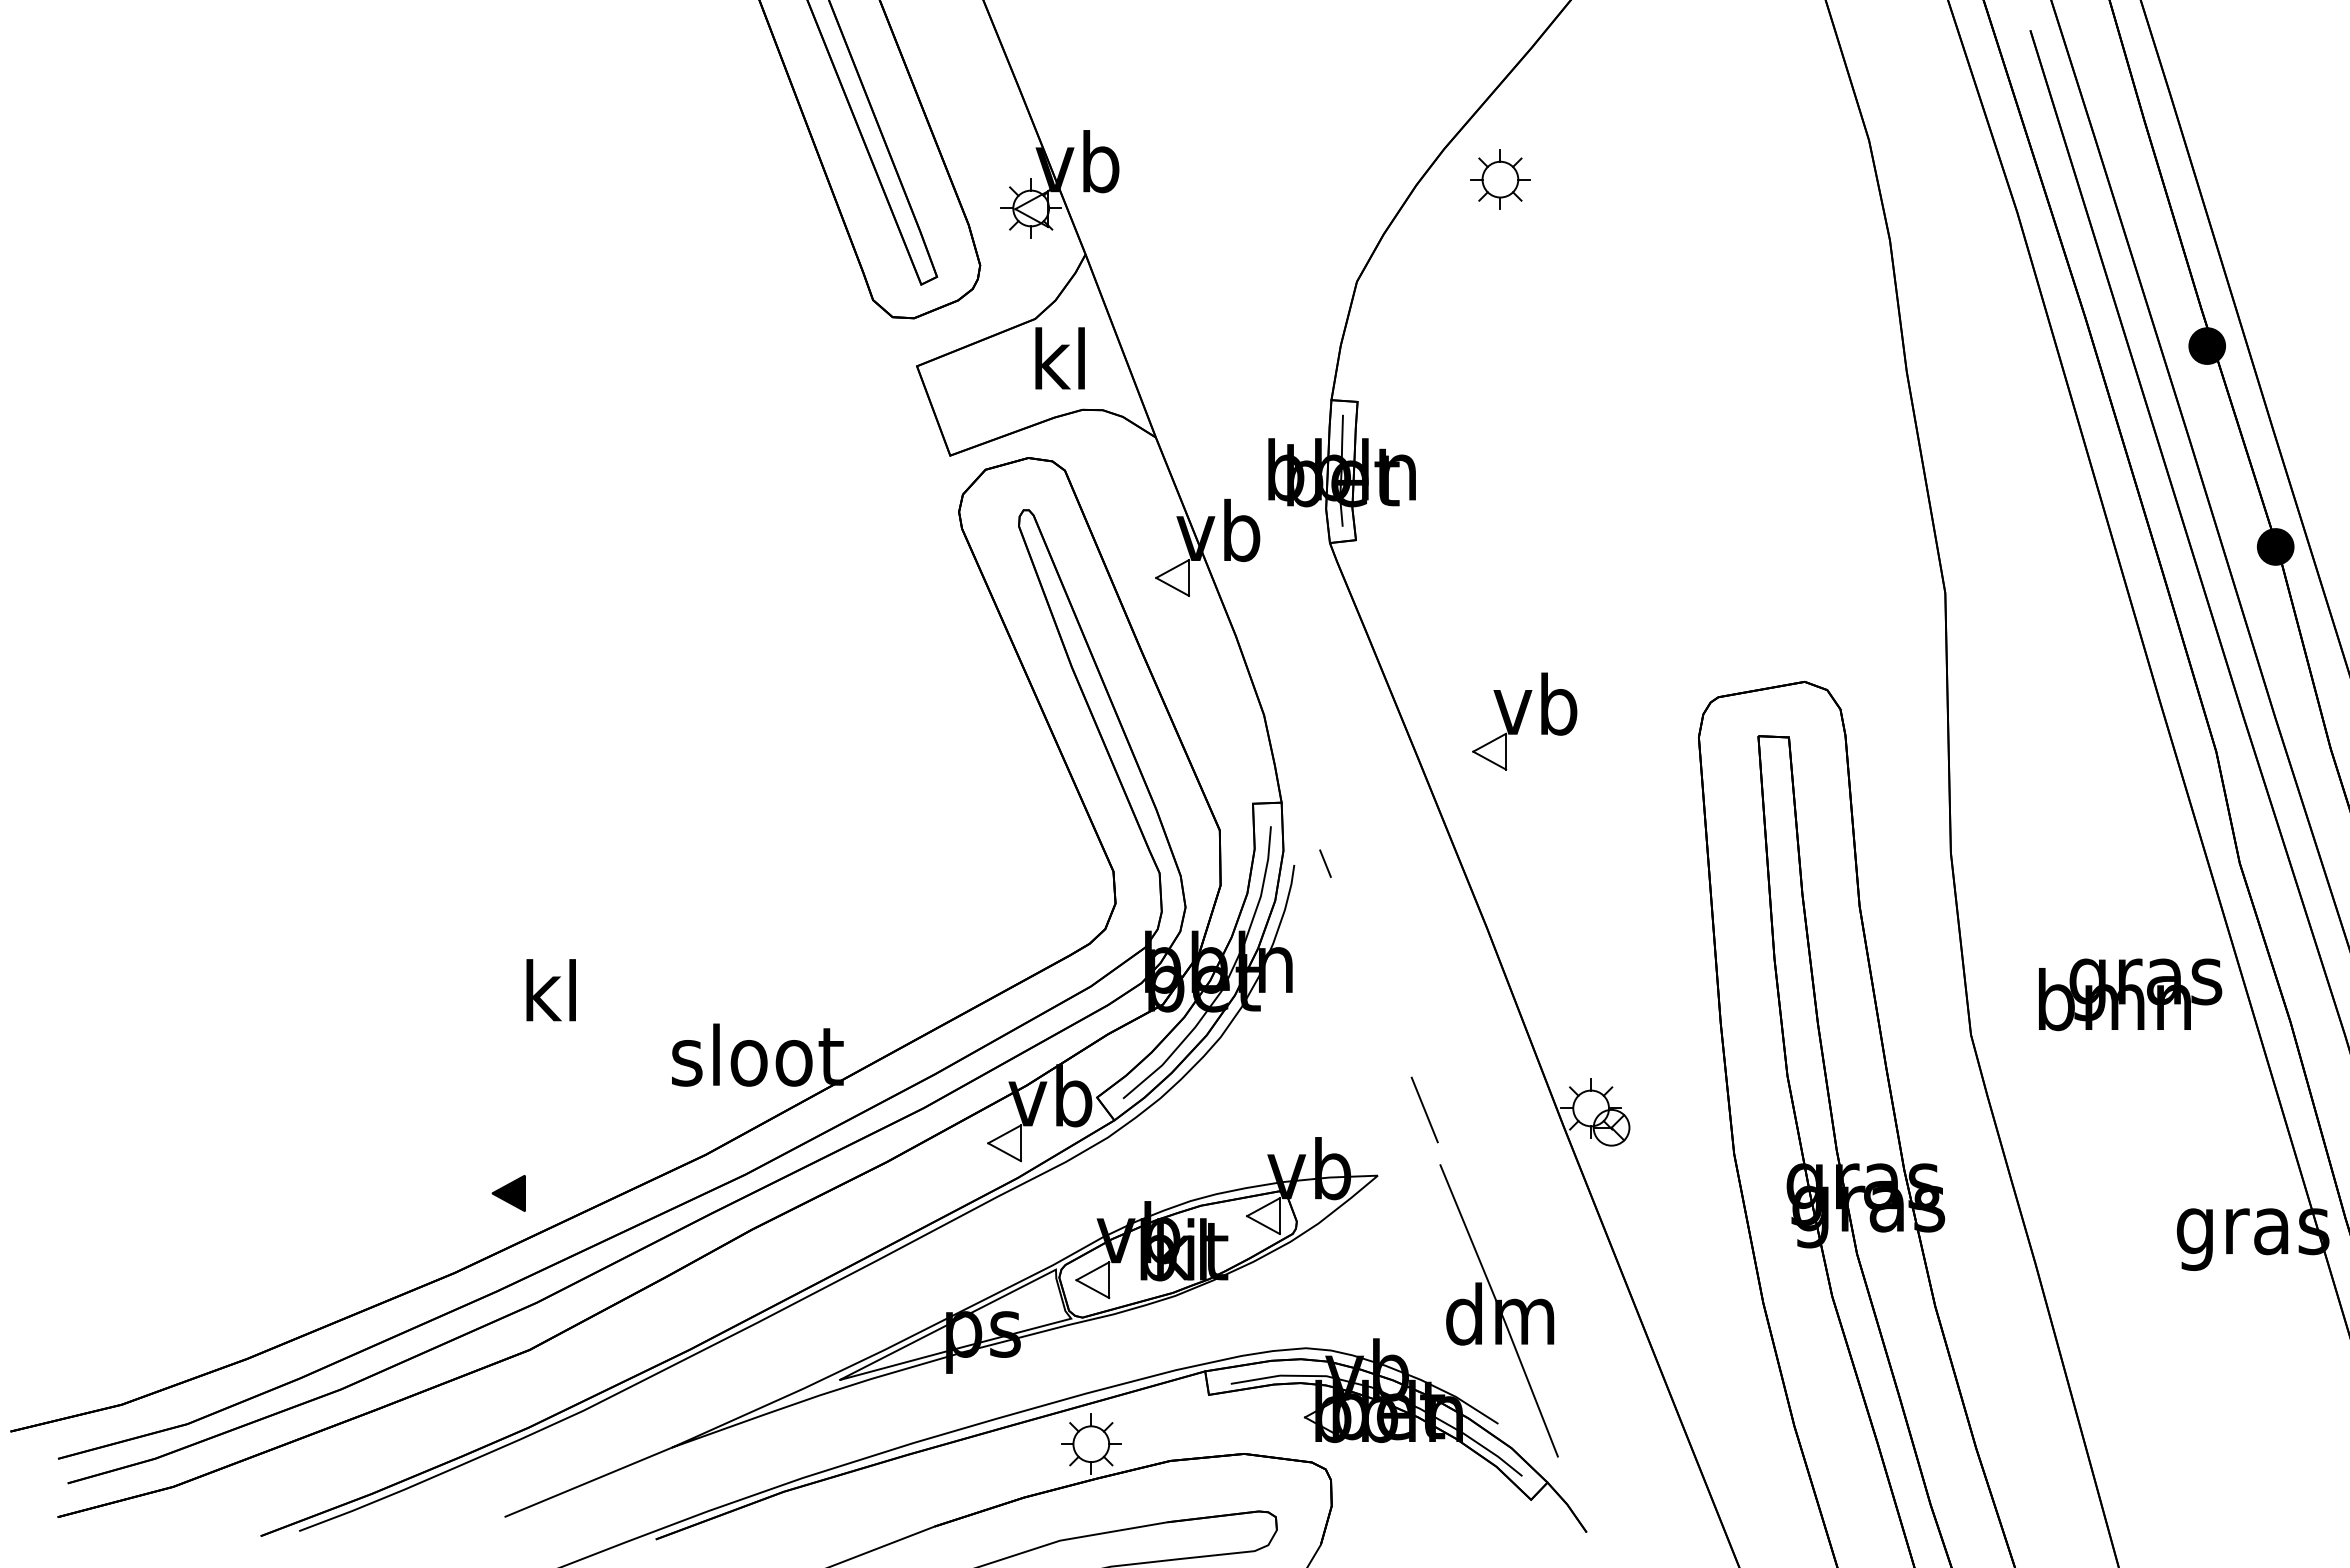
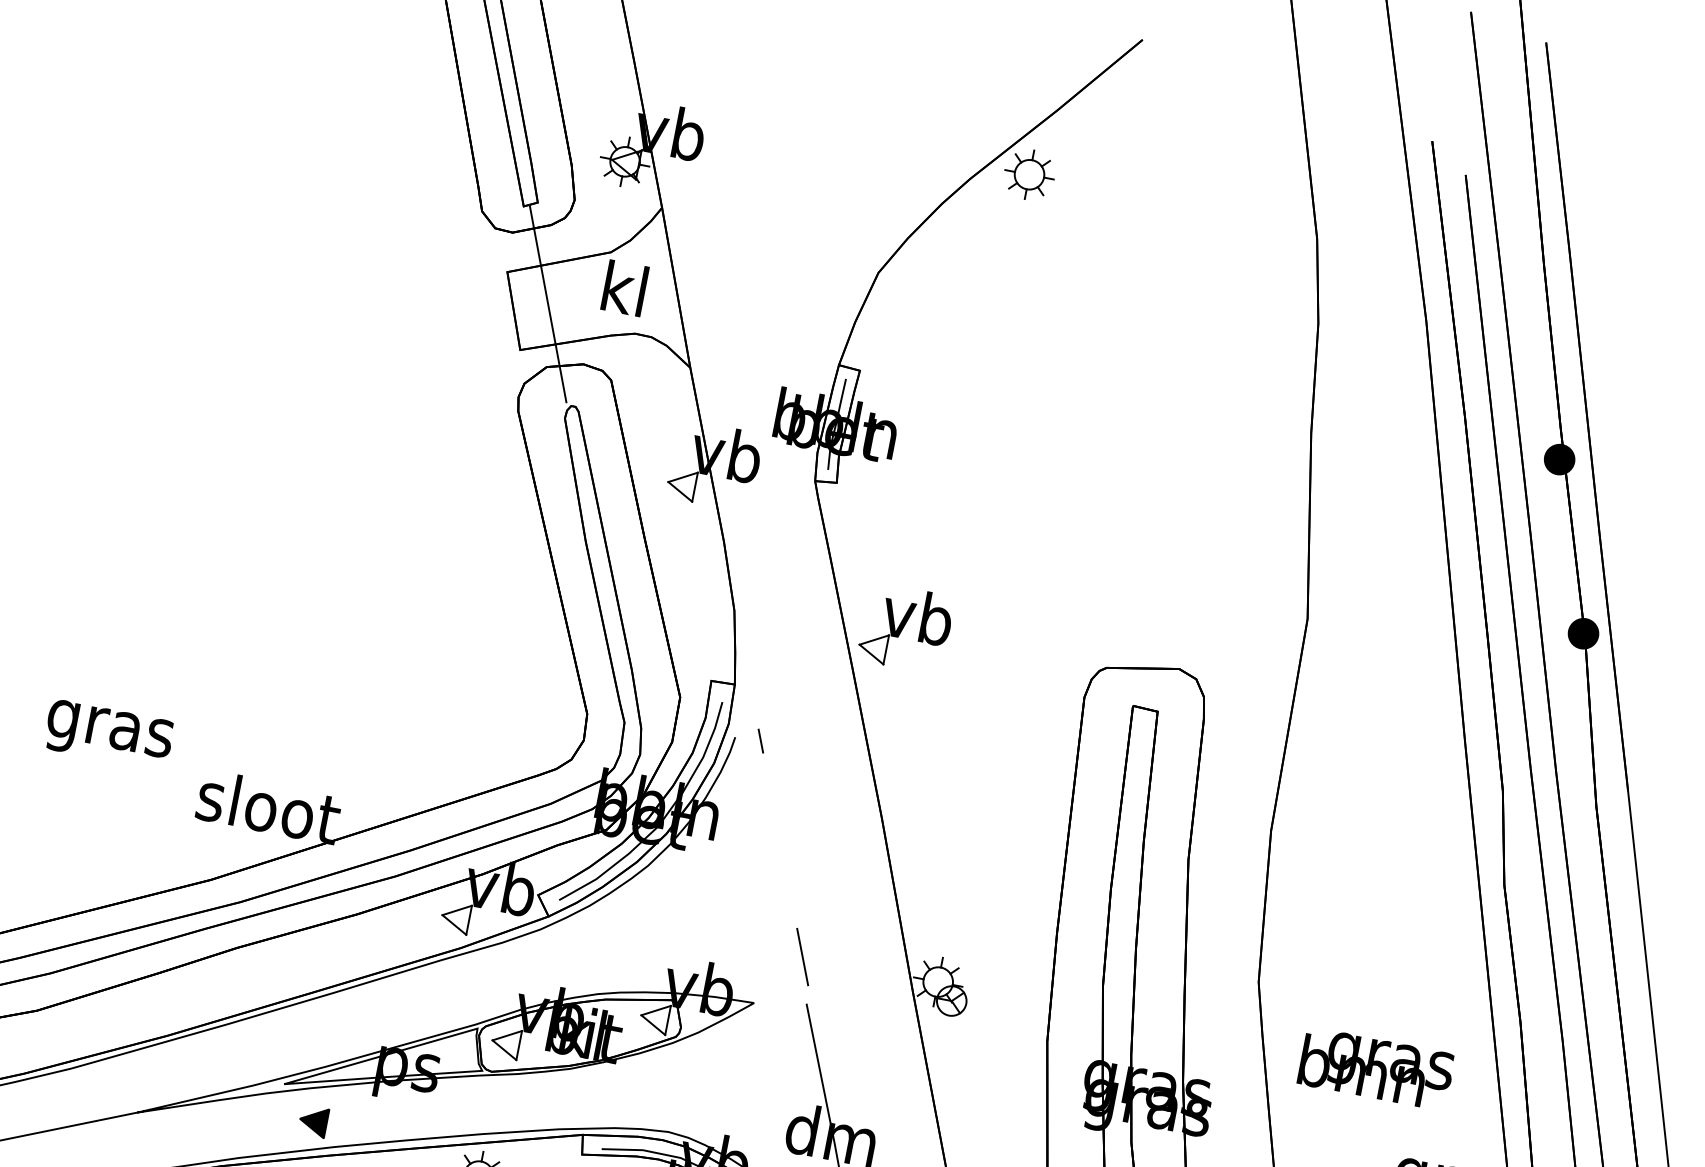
part: (1500, 179) -> (1029, 174), moved
line: (972, 394) -> (548, 303), added
part: (1524, 721) -> (906, 628), moved
text: (2130, 994) -> (1376, 1069), moved
text: (551, 998) -> (110, 728), kl -> gras
part: (508, 1193) -> (313, 1121), moved

